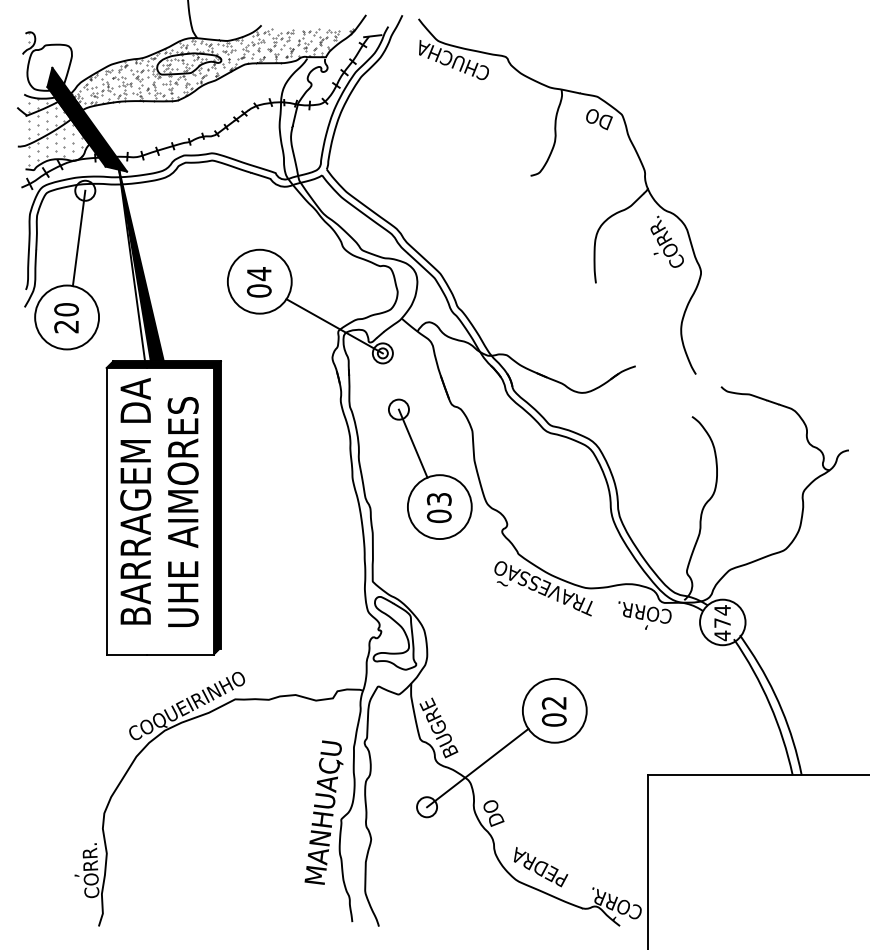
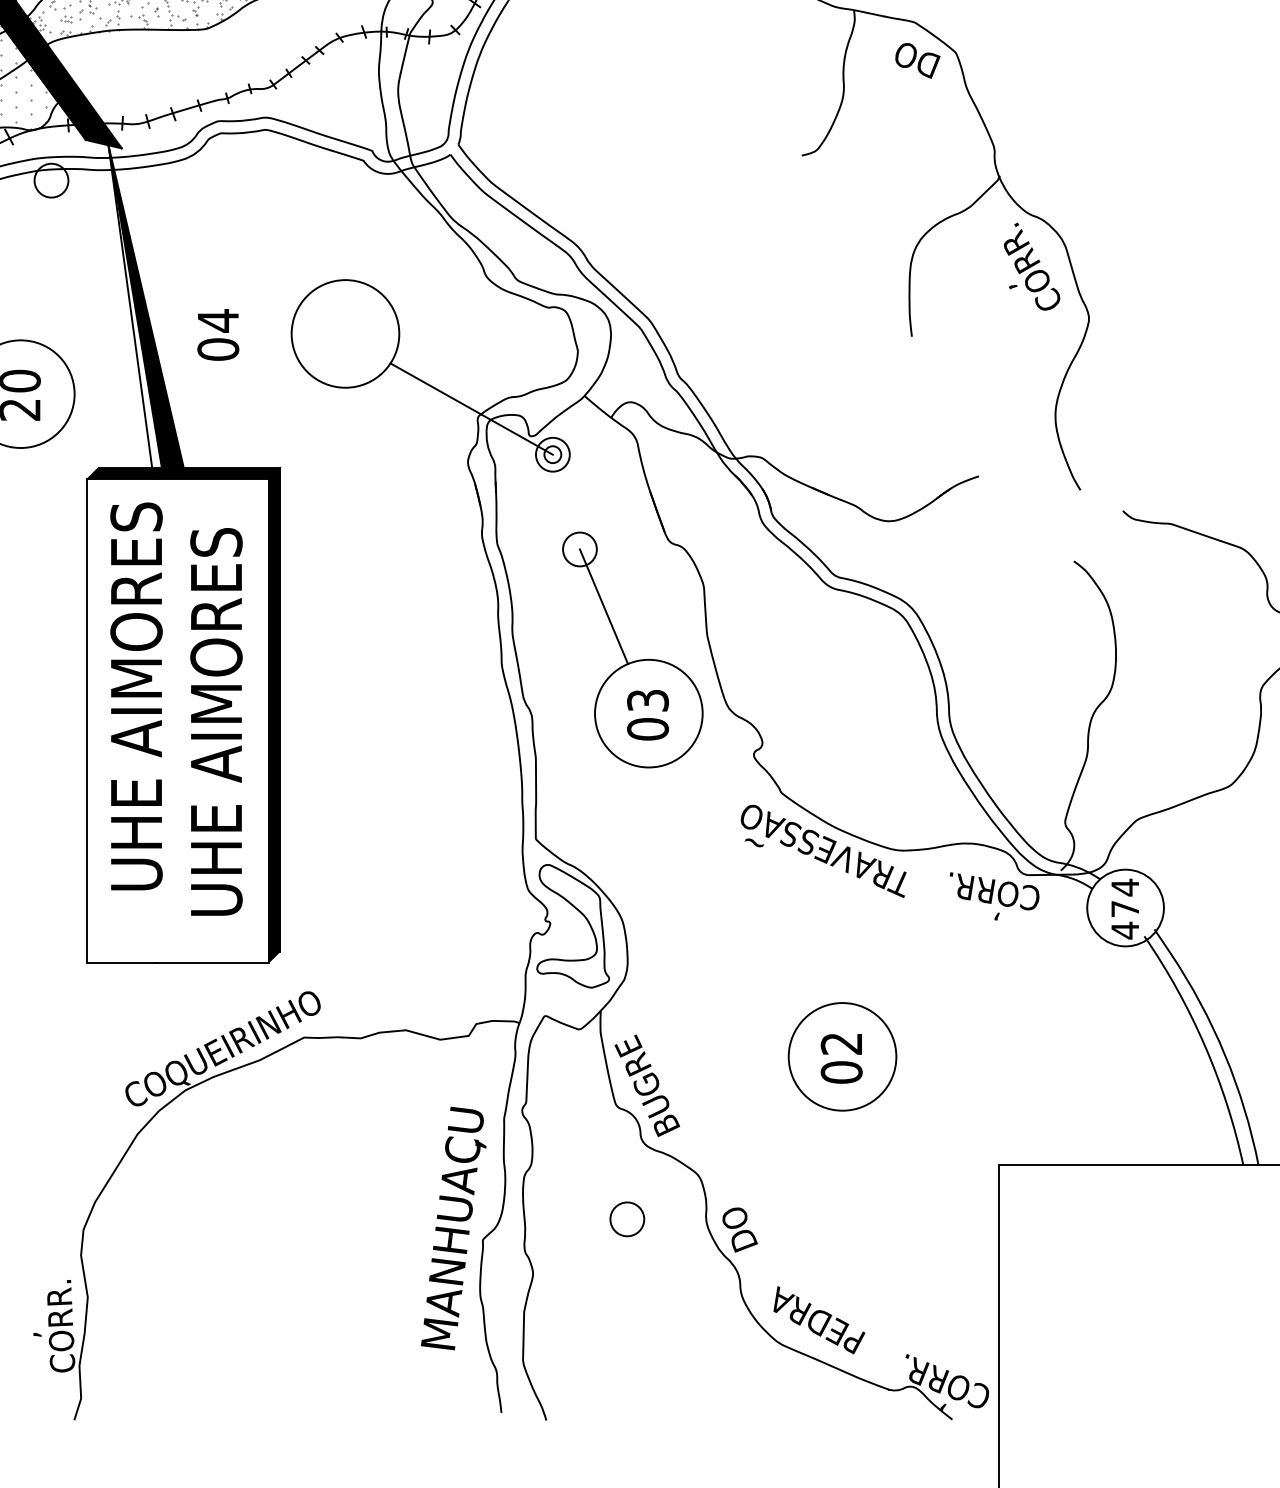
line: (78, 238) -> (40, 261), removed
text: (259, 282) -> (218, 335), moved
text: (135, 500) -> (136, 702), BARRAGEM DA -> UHE AIMORES
line: (477, 767) -> (712, 1152), removed

